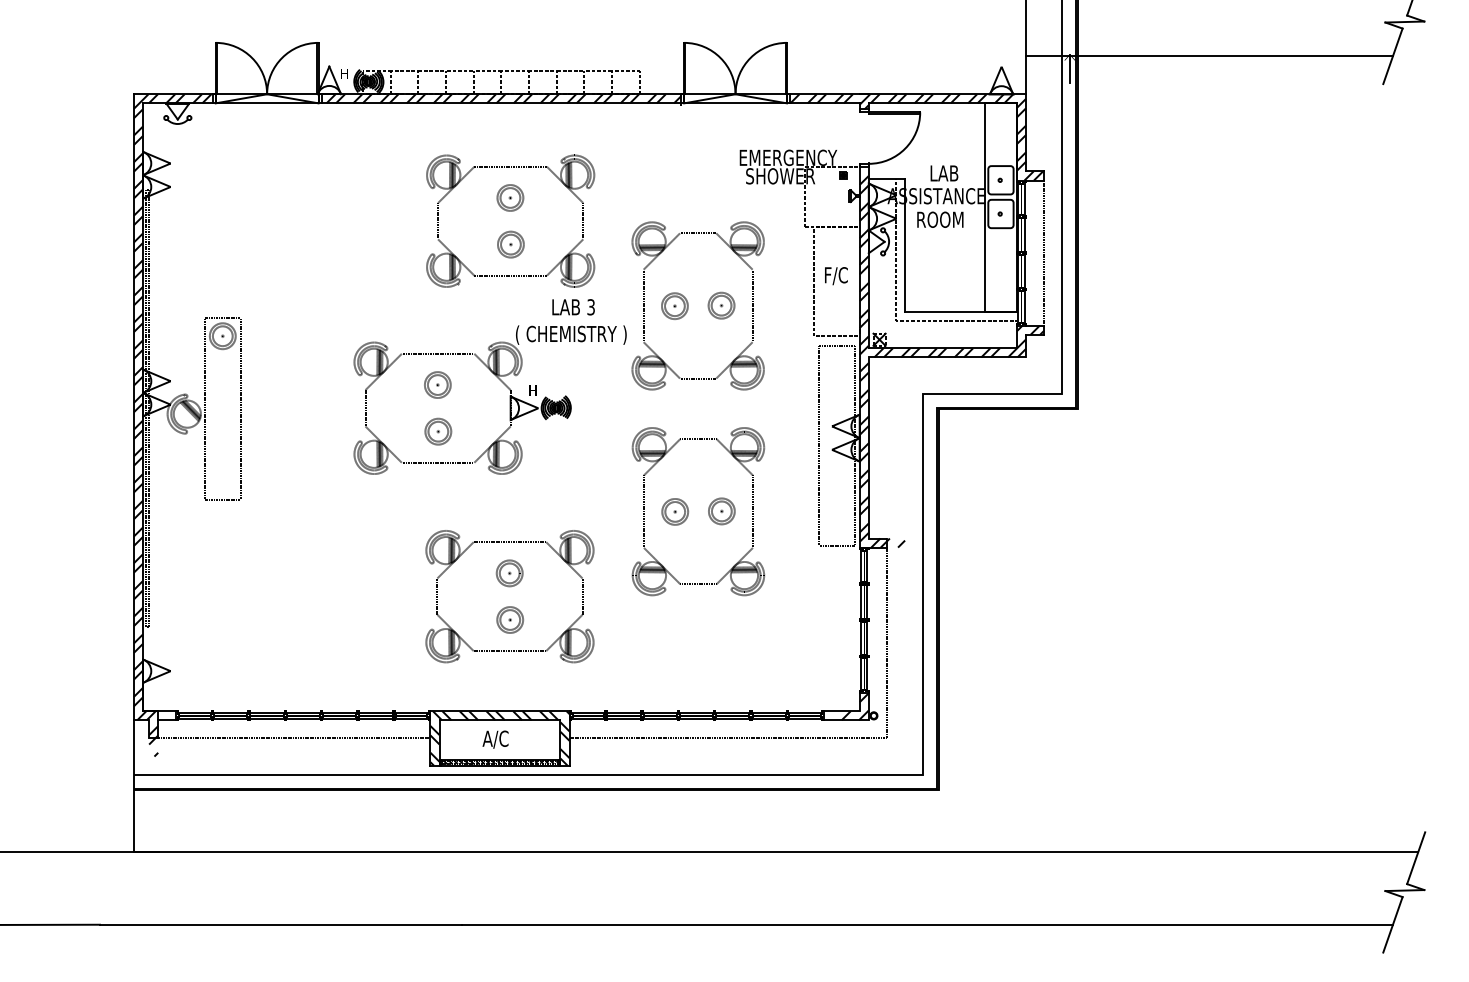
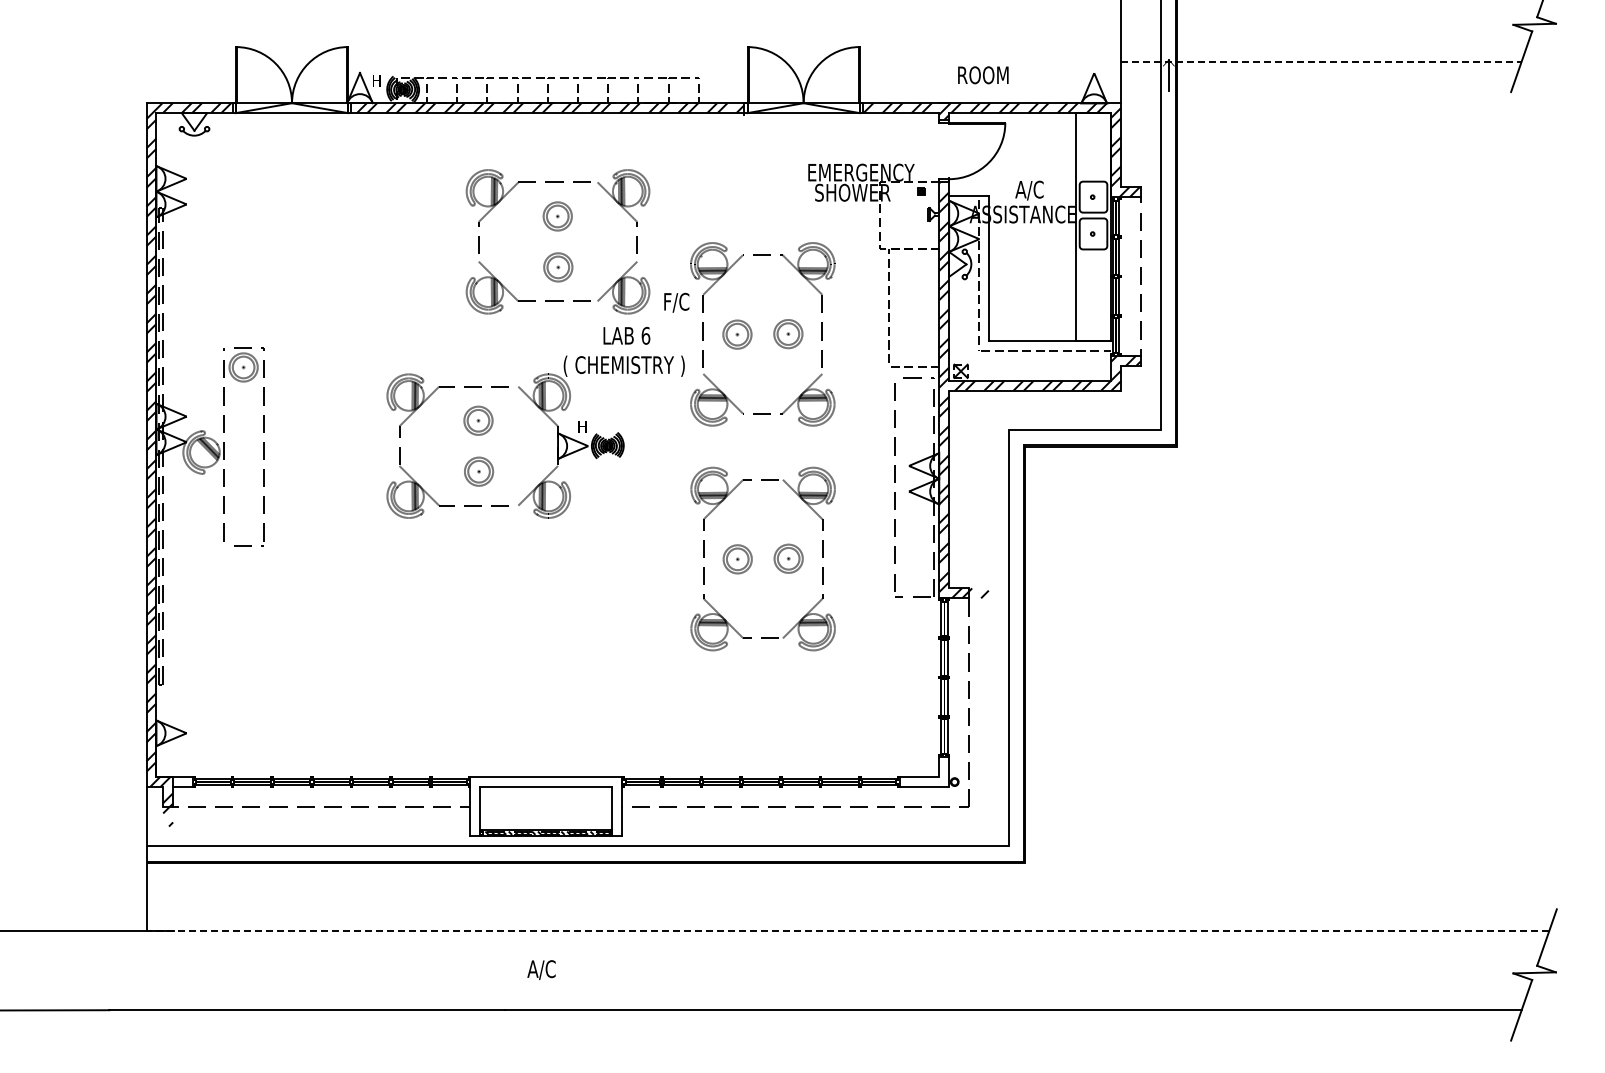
line: (1209, 56) -> (1321, 61), solid -> dashed
text: (943, 174) -> (1030, 190), LAB -> A/C
text: (940, 219) -> (983, 75), moved
text: (836, 275) -> (676, 302), moved
text: (590, 306) -> (645, 335), 3 -> 6
part: (510, 587) -> (557, 641), removed
hatch: (855, 706) -> (934, 771), removed
hatch: (500, 738) -> (546, 806), removed
text: (495, 739) -> (541, 969), moved
line: (775, 851) -> (847, 930), solid -> dashed

